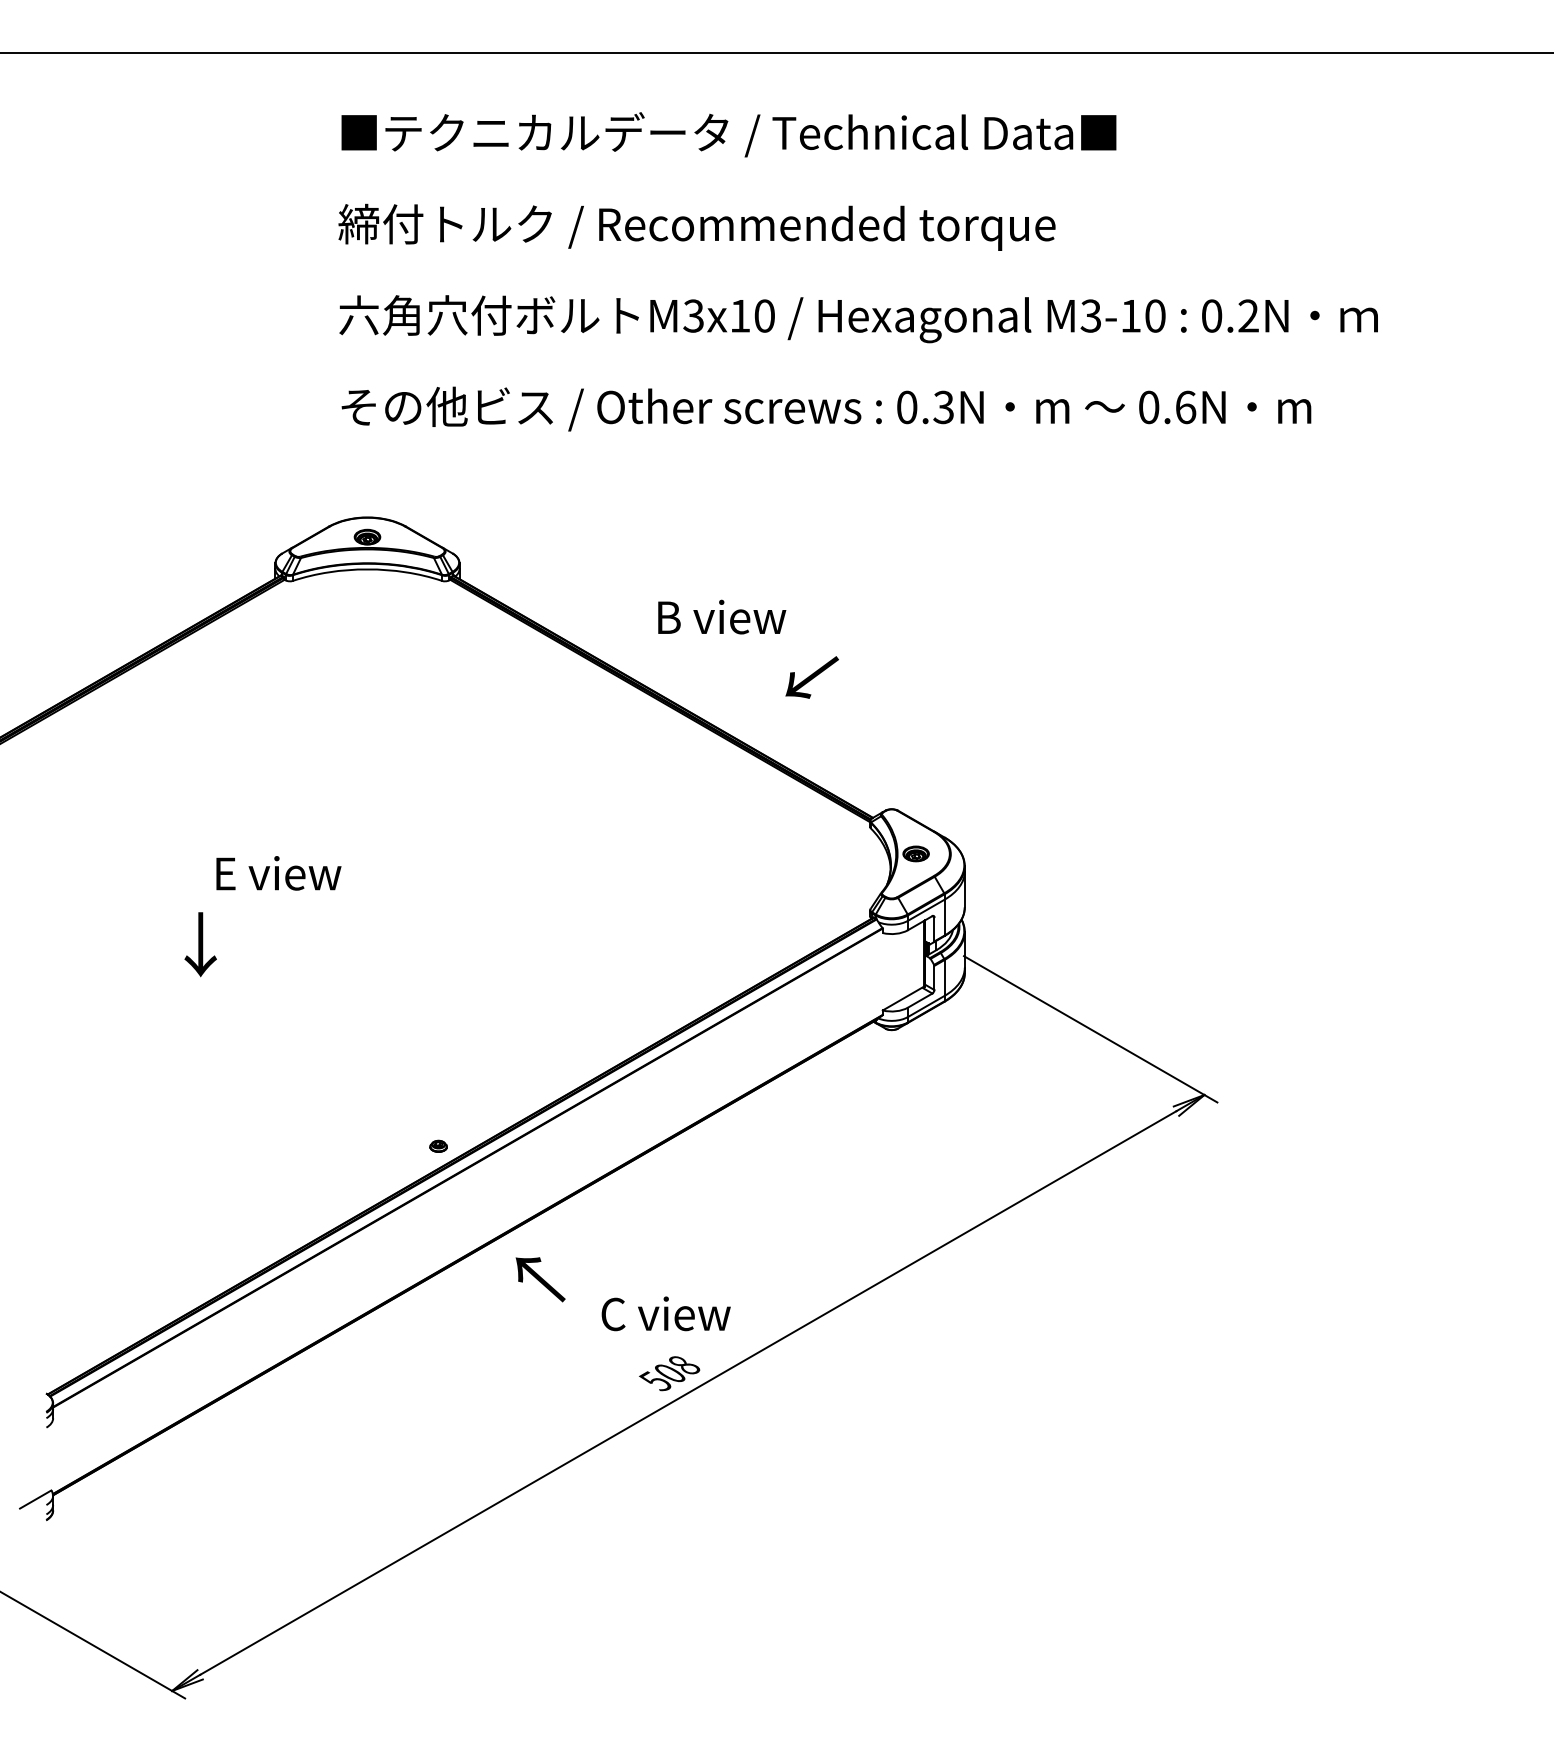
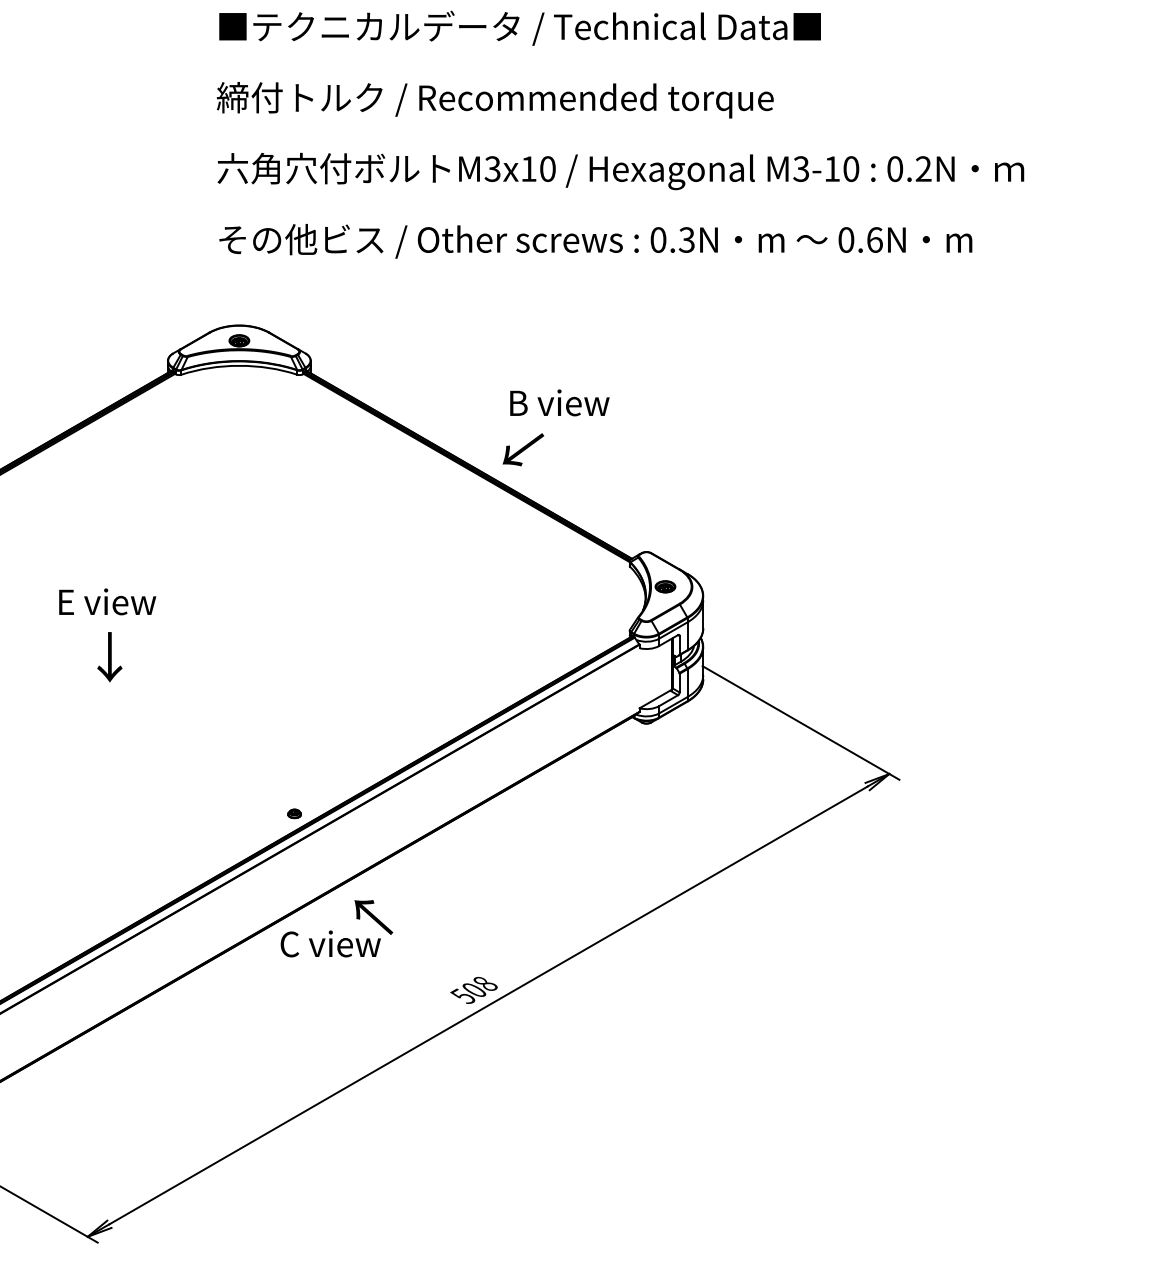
text: (722, 616) -> (560, 402), moved
text: (811, 677) -> (522, 449), moved
text: (278, 873) -> (107, 601), moved
text: (665, 1313) -> (330, 943), moved

